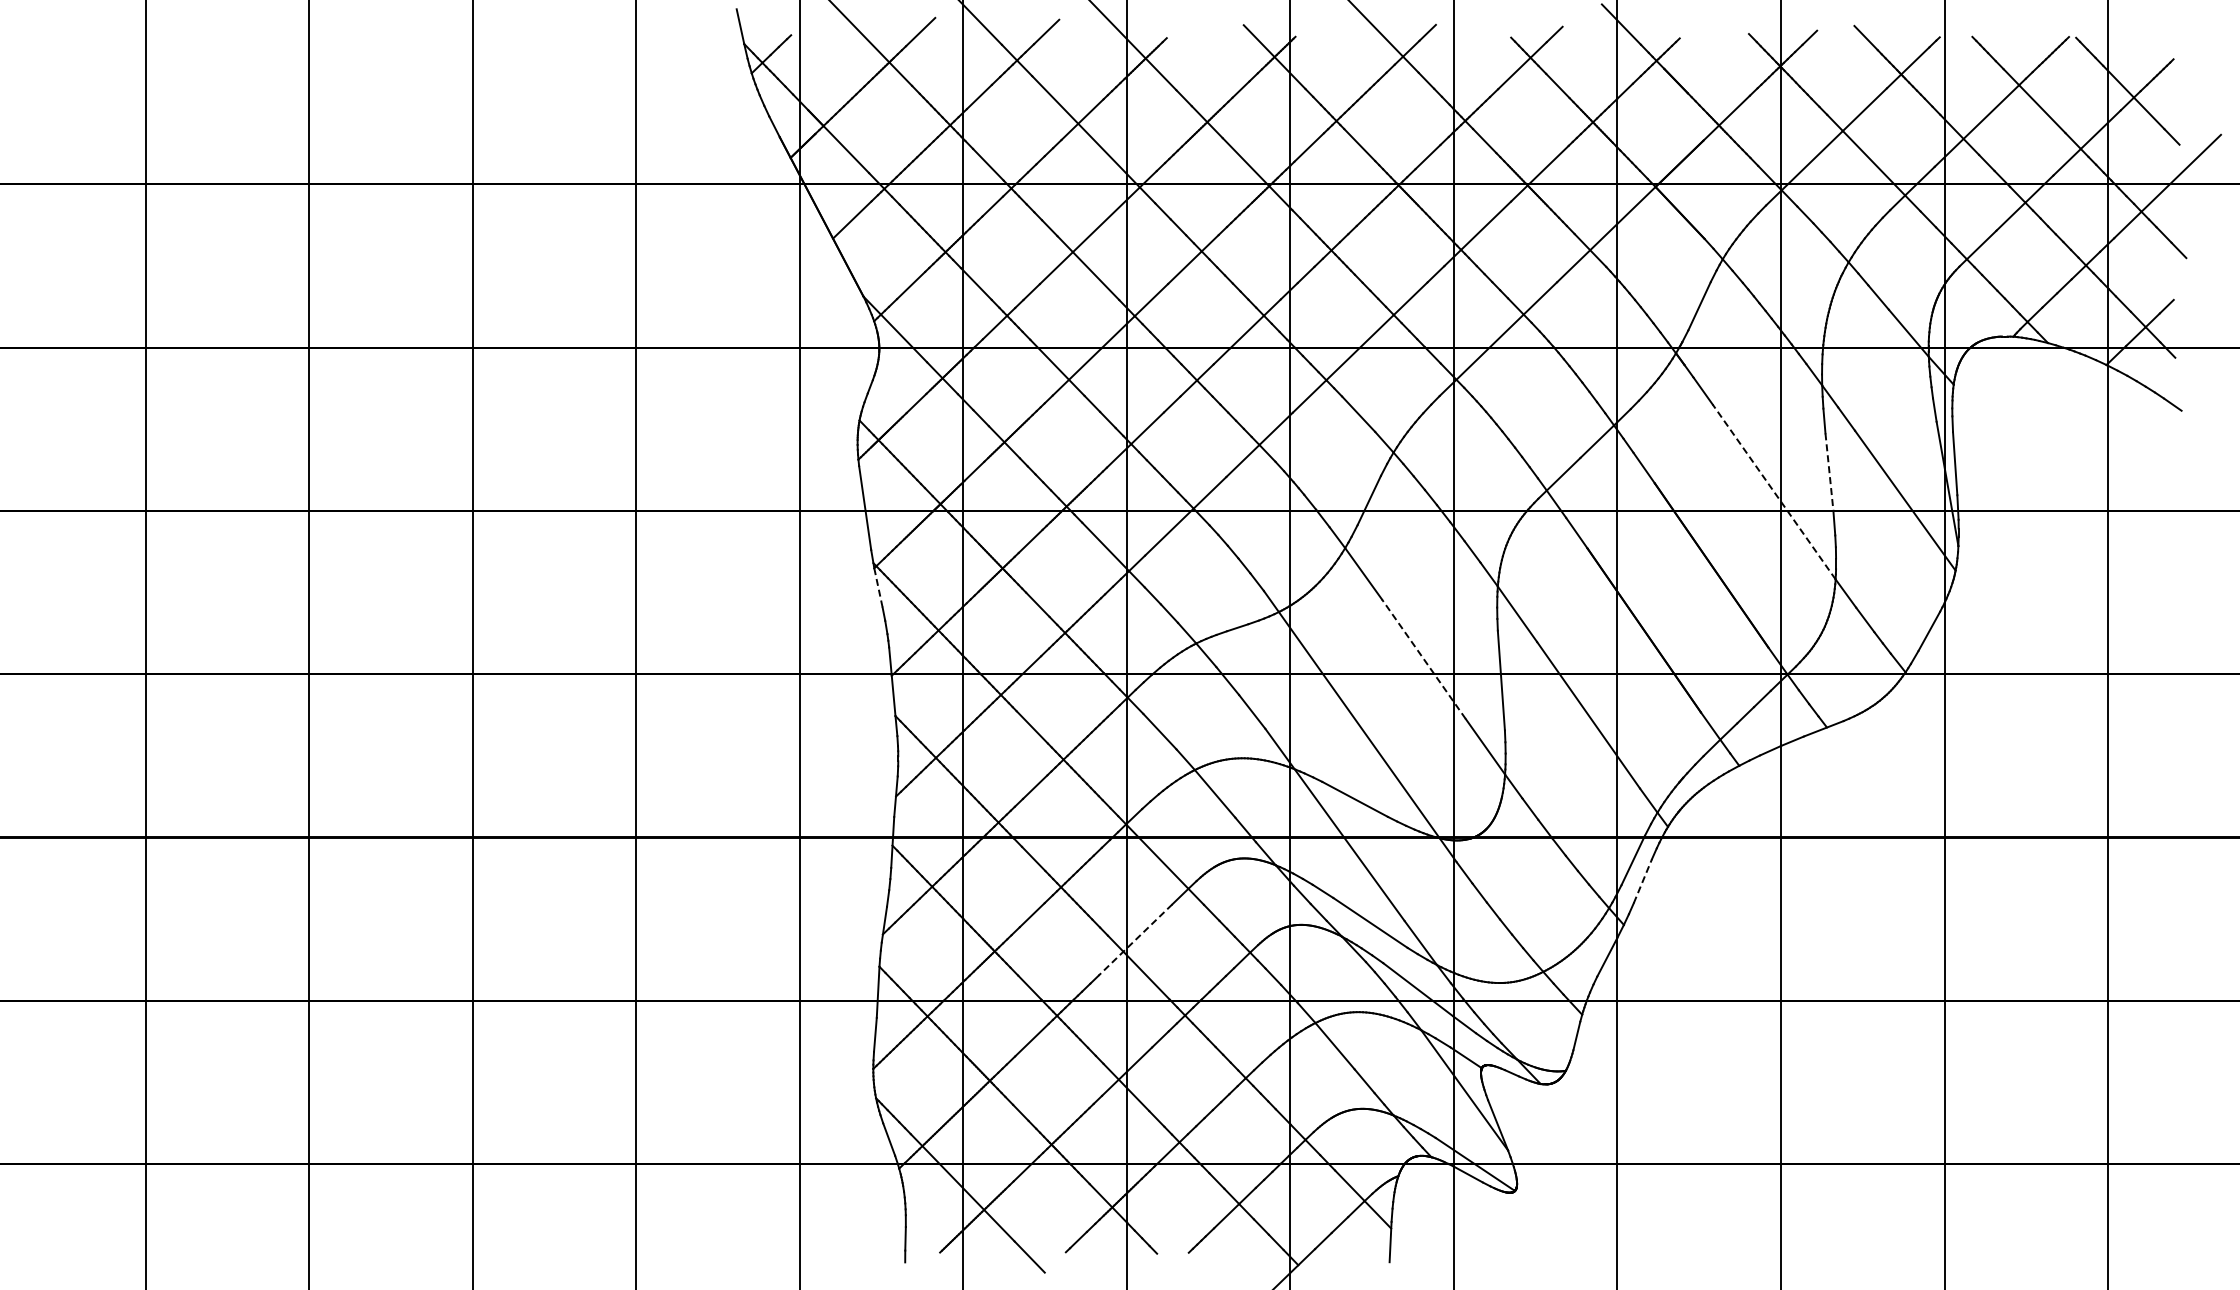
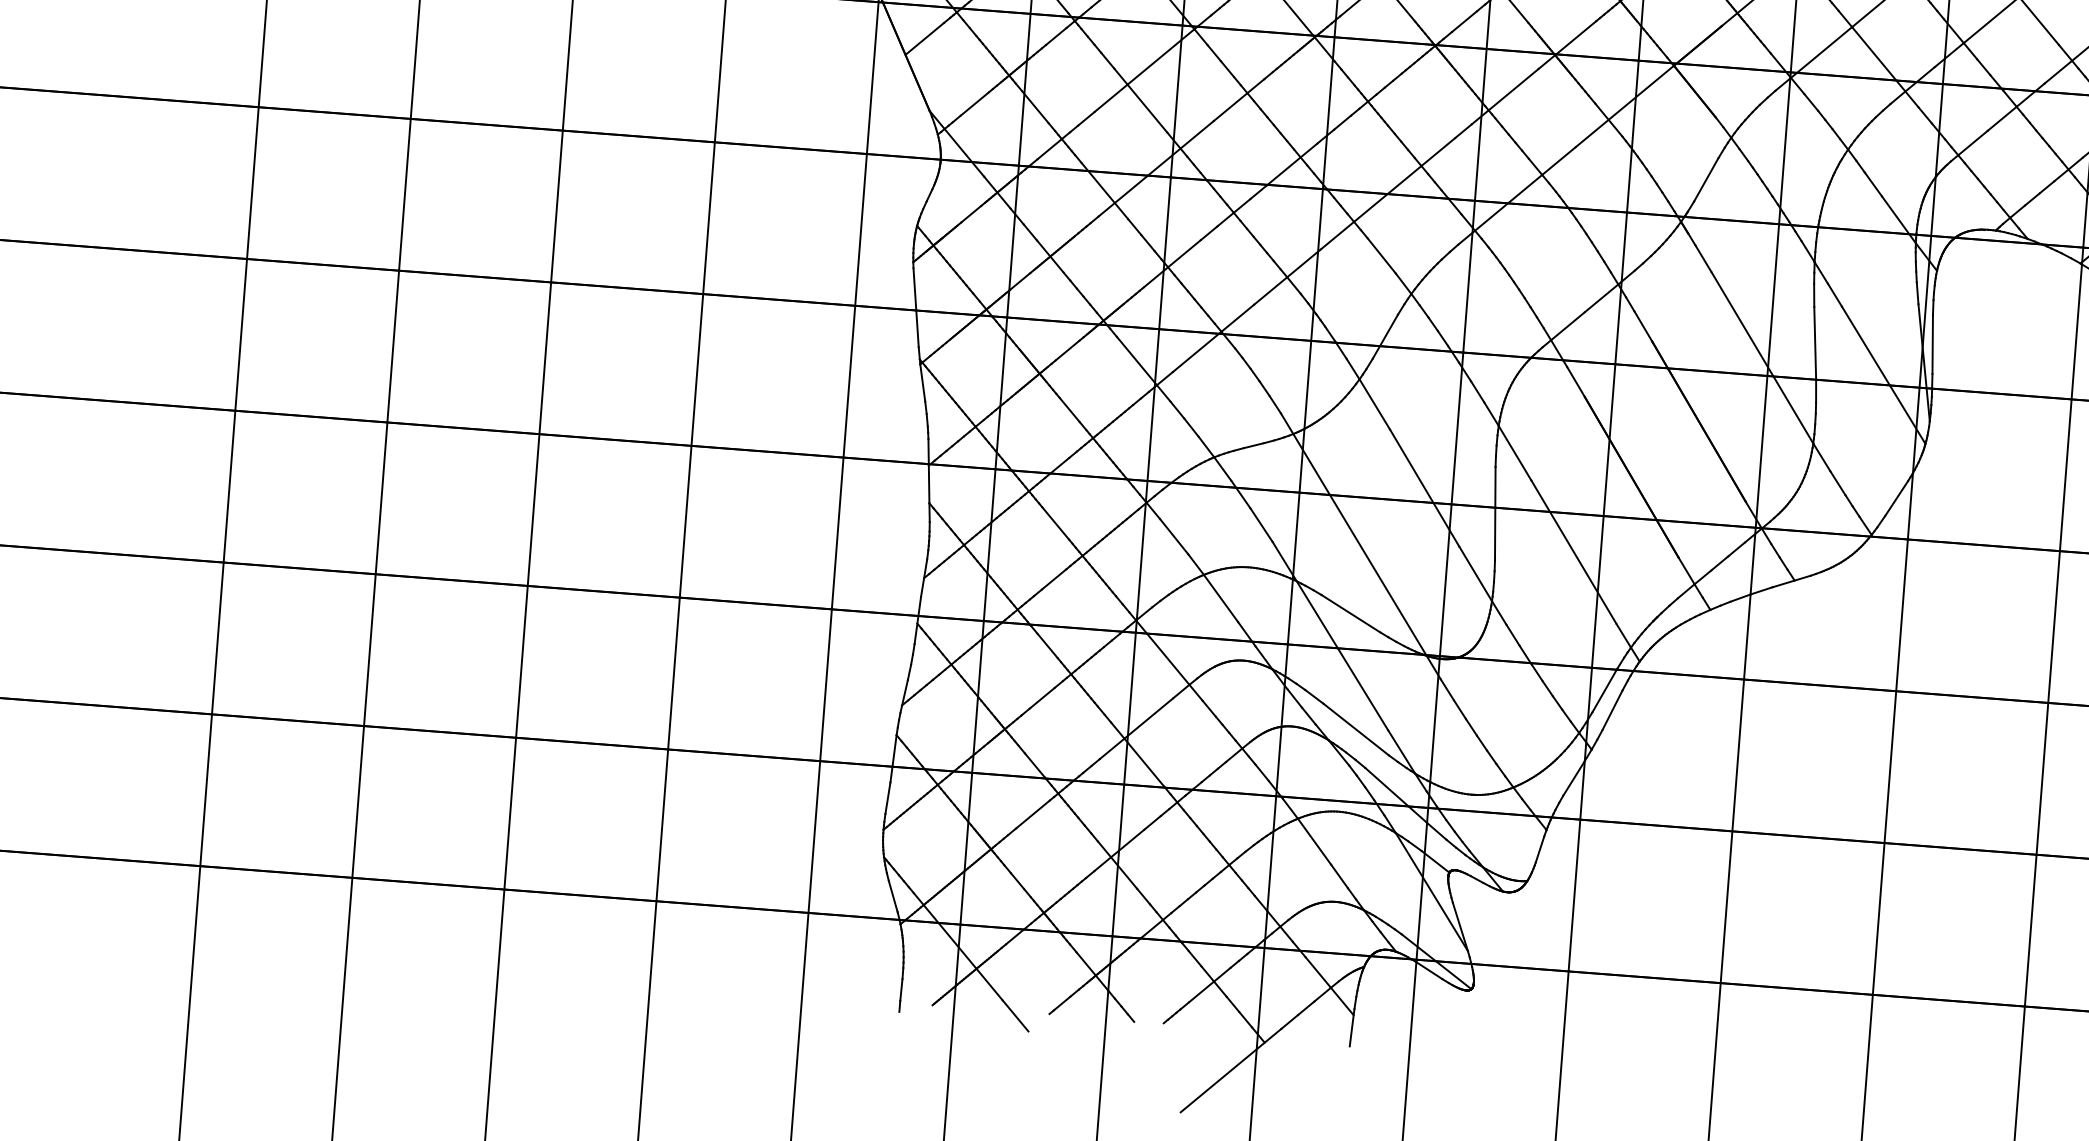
line: (1829, 472) -> (1815, 343), dashed -> solid
line: (1774, 491) -> (1762, 357), dashed -> solid
line: (878, 588) -> (922, 383), dashed -> solid
line: (1423, 658) -> (1424, 487), dashed -> solid
line: (1642, 881) -> (1612, 710), dashed -> solid
line: (1135, 940) -> (1136, 729), dashed -> solid

